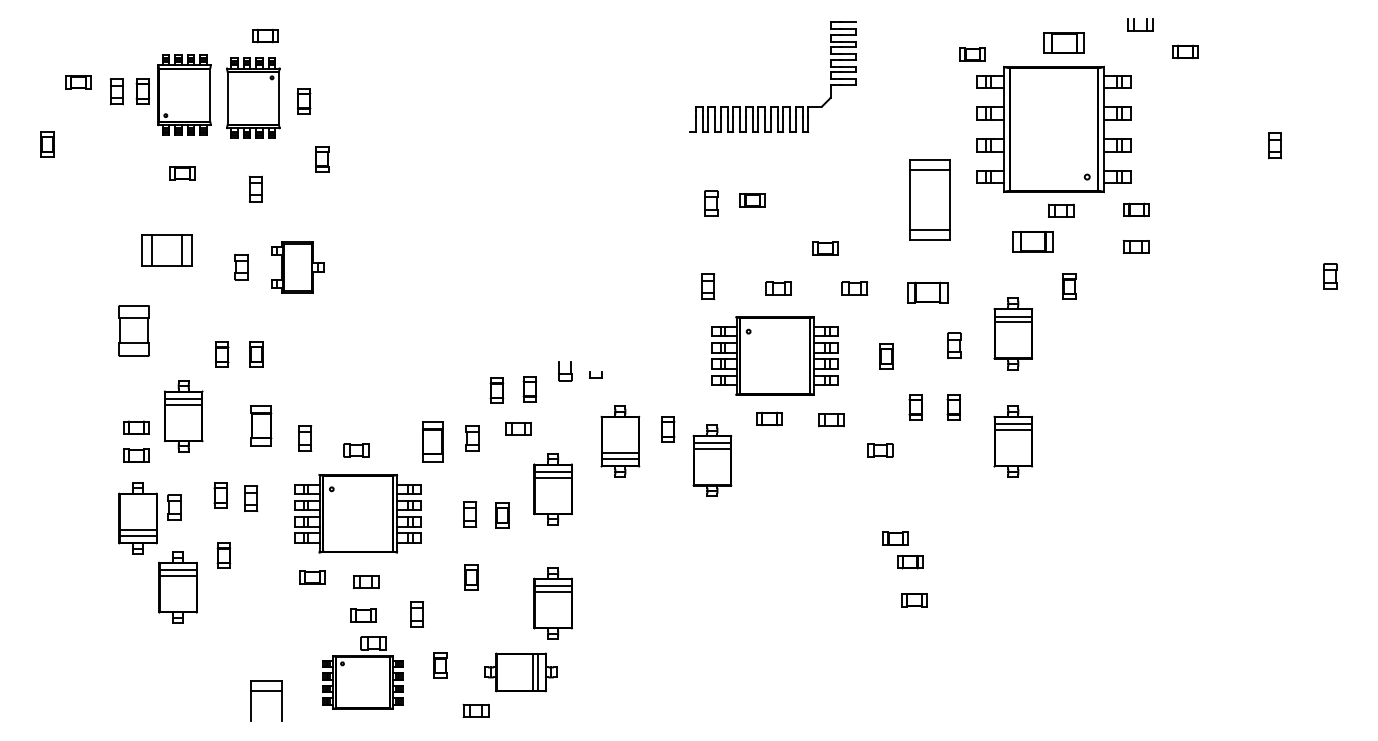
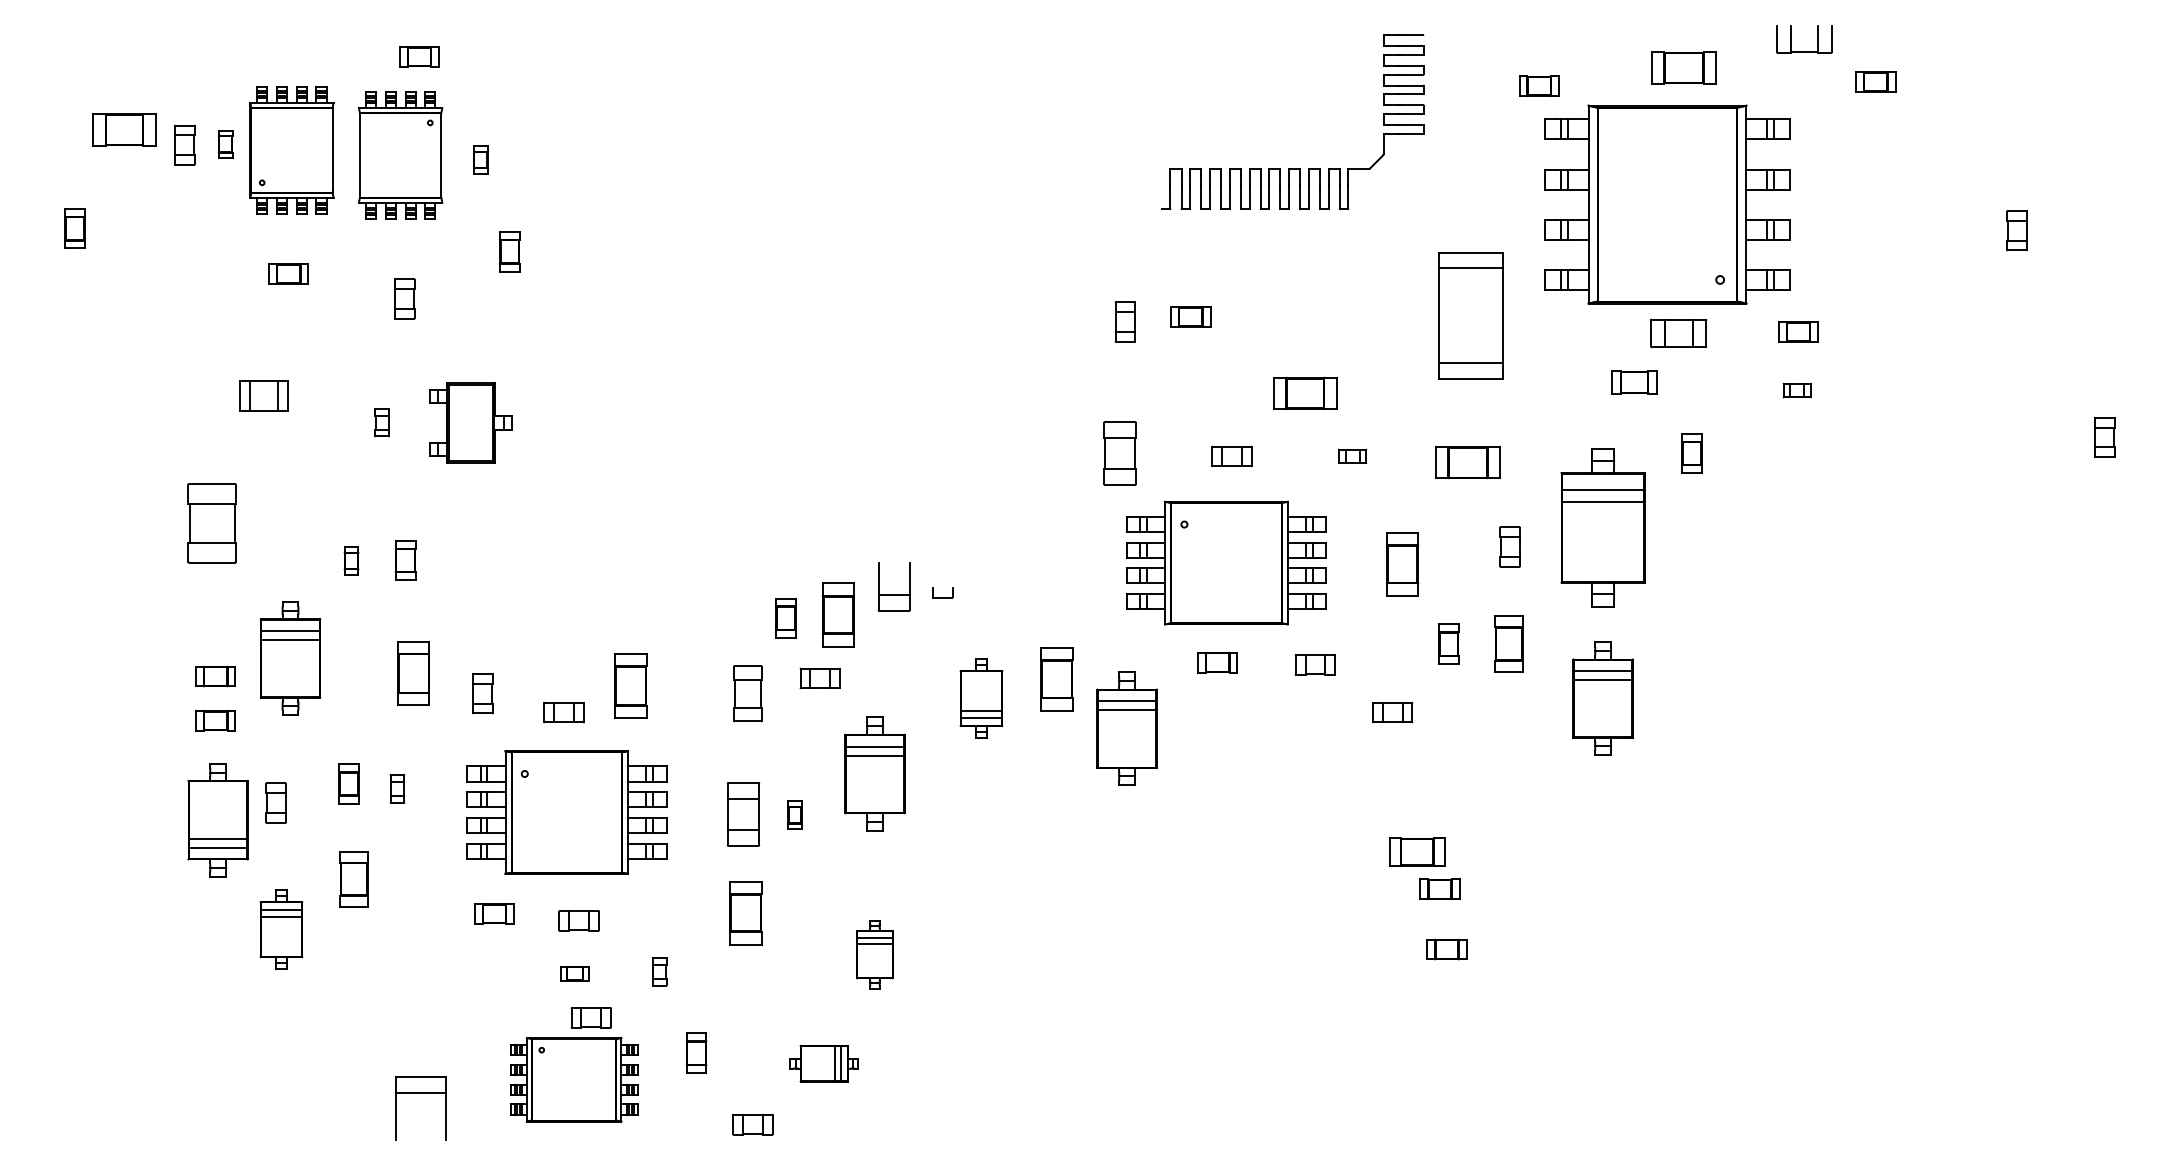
part: (1140, 24) -> (1804, 38), size x1.4
part: (78, 82) -> (124, 130), size x1.6
part: (142, 91) -> (225, 144), size x0.7
part: (303, 101) -> (480, 160), size x0.7
part: (772, 106) -> (1291, 168), moved
part: (1061, 210) -> (1679, 332), size x1.4
part: (1032, 241) -> (1633, 381), size x0.7
part: (1135, 246) -> (1796, 389), size x0.7
part: (825, 248) -> (1305, 392), size x1.6
part: (166, 250) -> (263, 396), size x0.6
part: (241, 267) -> (381, 423), size x0.7
part: (708, 286) -> (1120, 453), size x1.6
part: (854, 288) -> (1351, 456), size x0.7
part: (1013, 333) -> (1603, 527), size x1.4
part: (222, 354) -> (351, 560), size x0.7
part: (886, 356) -> (1402, 563), size x1.6
part: (565, 371) -> (894, 587), size x1.6
part: (529, 389) -> (837, 616), size x1.6
part: (953, 407) -> (1508, 644), size x1.4
part: (668, 429) -> (1057, 679), size x1.6
part: (472, 438) -> (747, 693), size x1.4
part: (432, 441) -> (630, 685), moved
part: (620, 441) -> (981, 698), size x0.7
part: (251, 498) -> (397, 788), size x0.7
part: (470, 514) -> (744, 813), size x1.6
part: (502, 515) -> (794, 815), size x0.7
part: (895, 538) -> (1416, 851), size x1.4
part: (223, 555) -> (353, 878), size x1.4
part: (471, 577) -> (745, 913), size x1.6
part: (177, 587) -> (280, 929), size x0.7
part: (552, 603) -> (874, 954), size x0.6
part: (416, 614) -> (658, 972), size x0.7
part: (363, 615) -> (574, 973), size x0.7
part: (520, 672) -> (823, 1063), size x0.6

